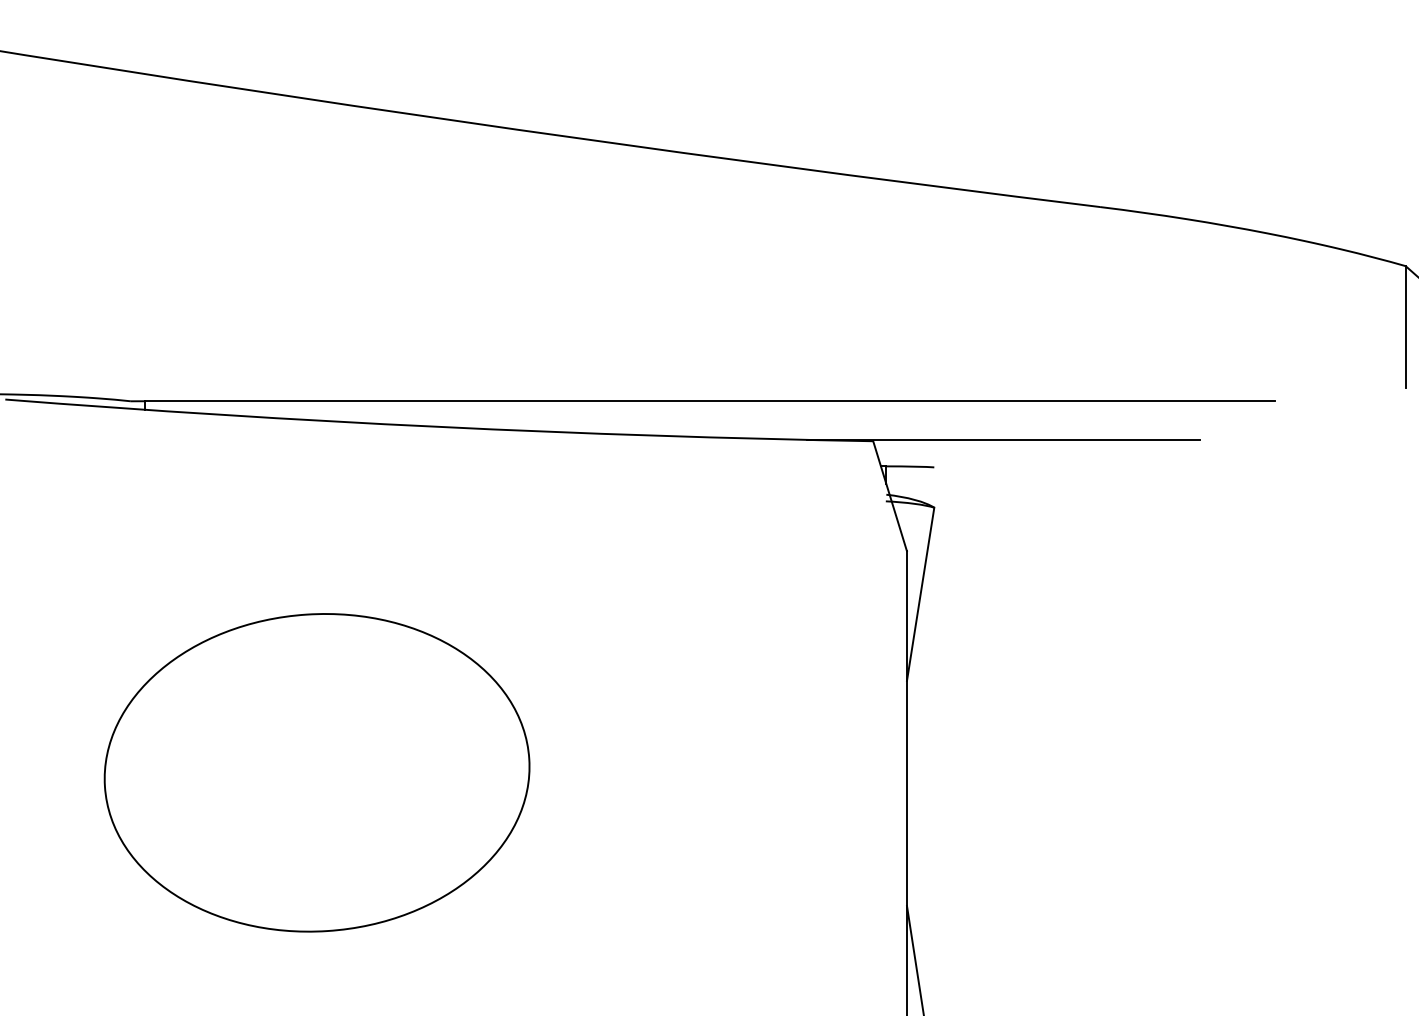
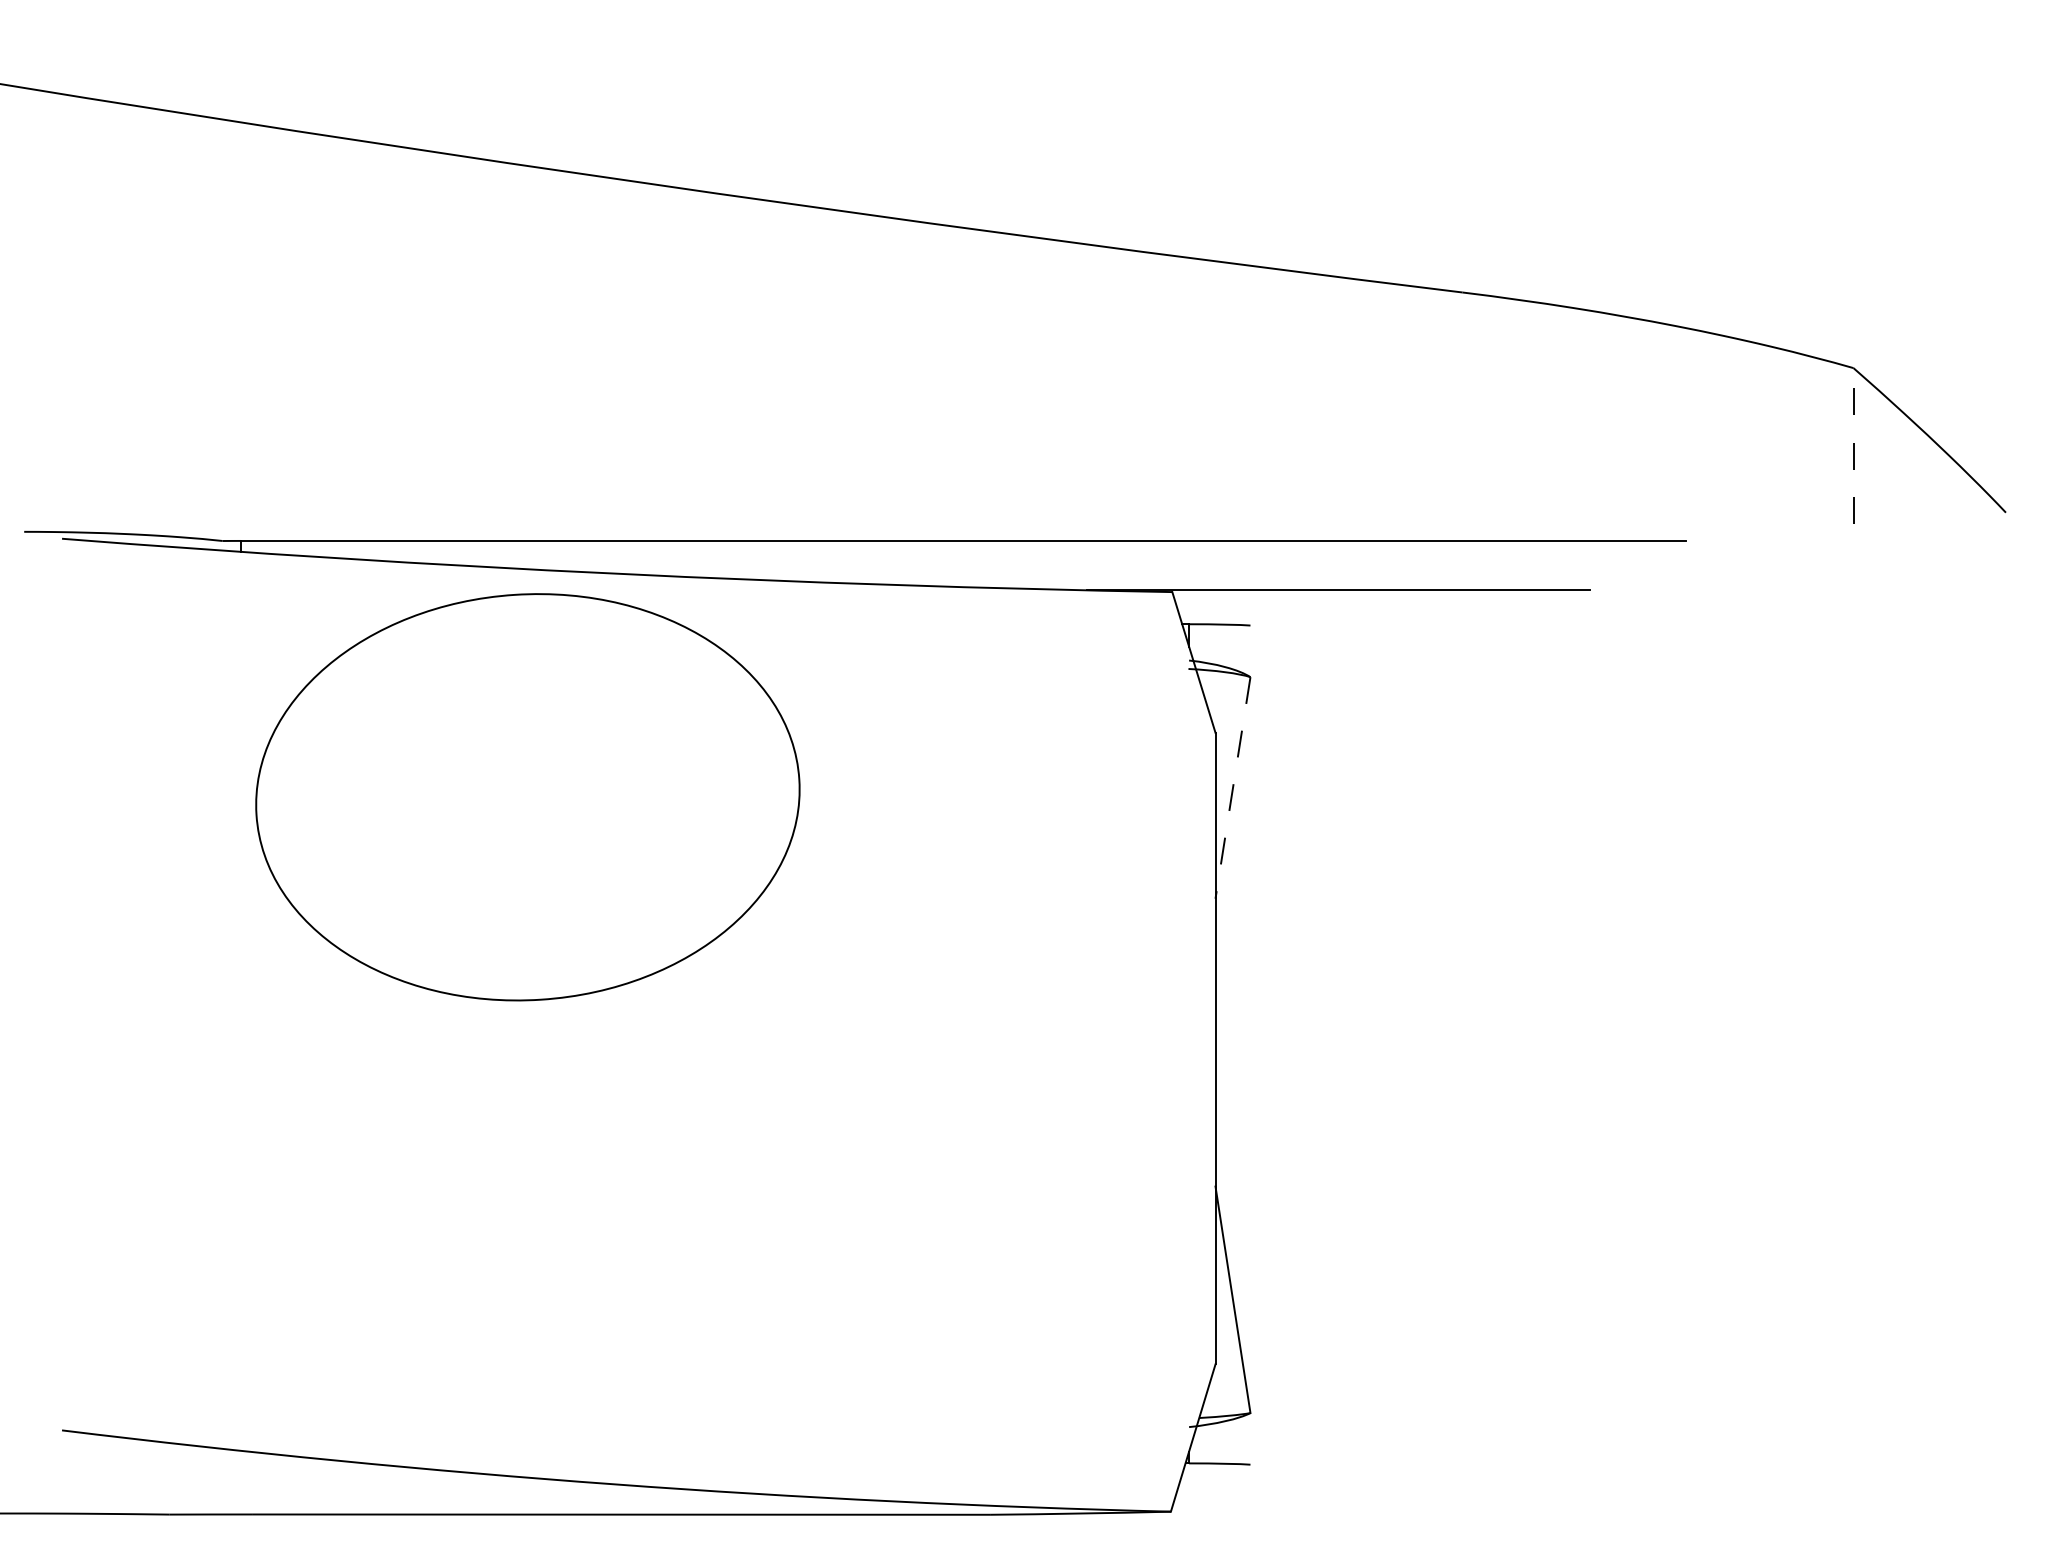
line: (1405, 326) -> (1853, 445), solid -> dashed
line: (920, 594) -> (1232, 788), solid -> dashed
part: (316, 772) -> (527, 797), moved

